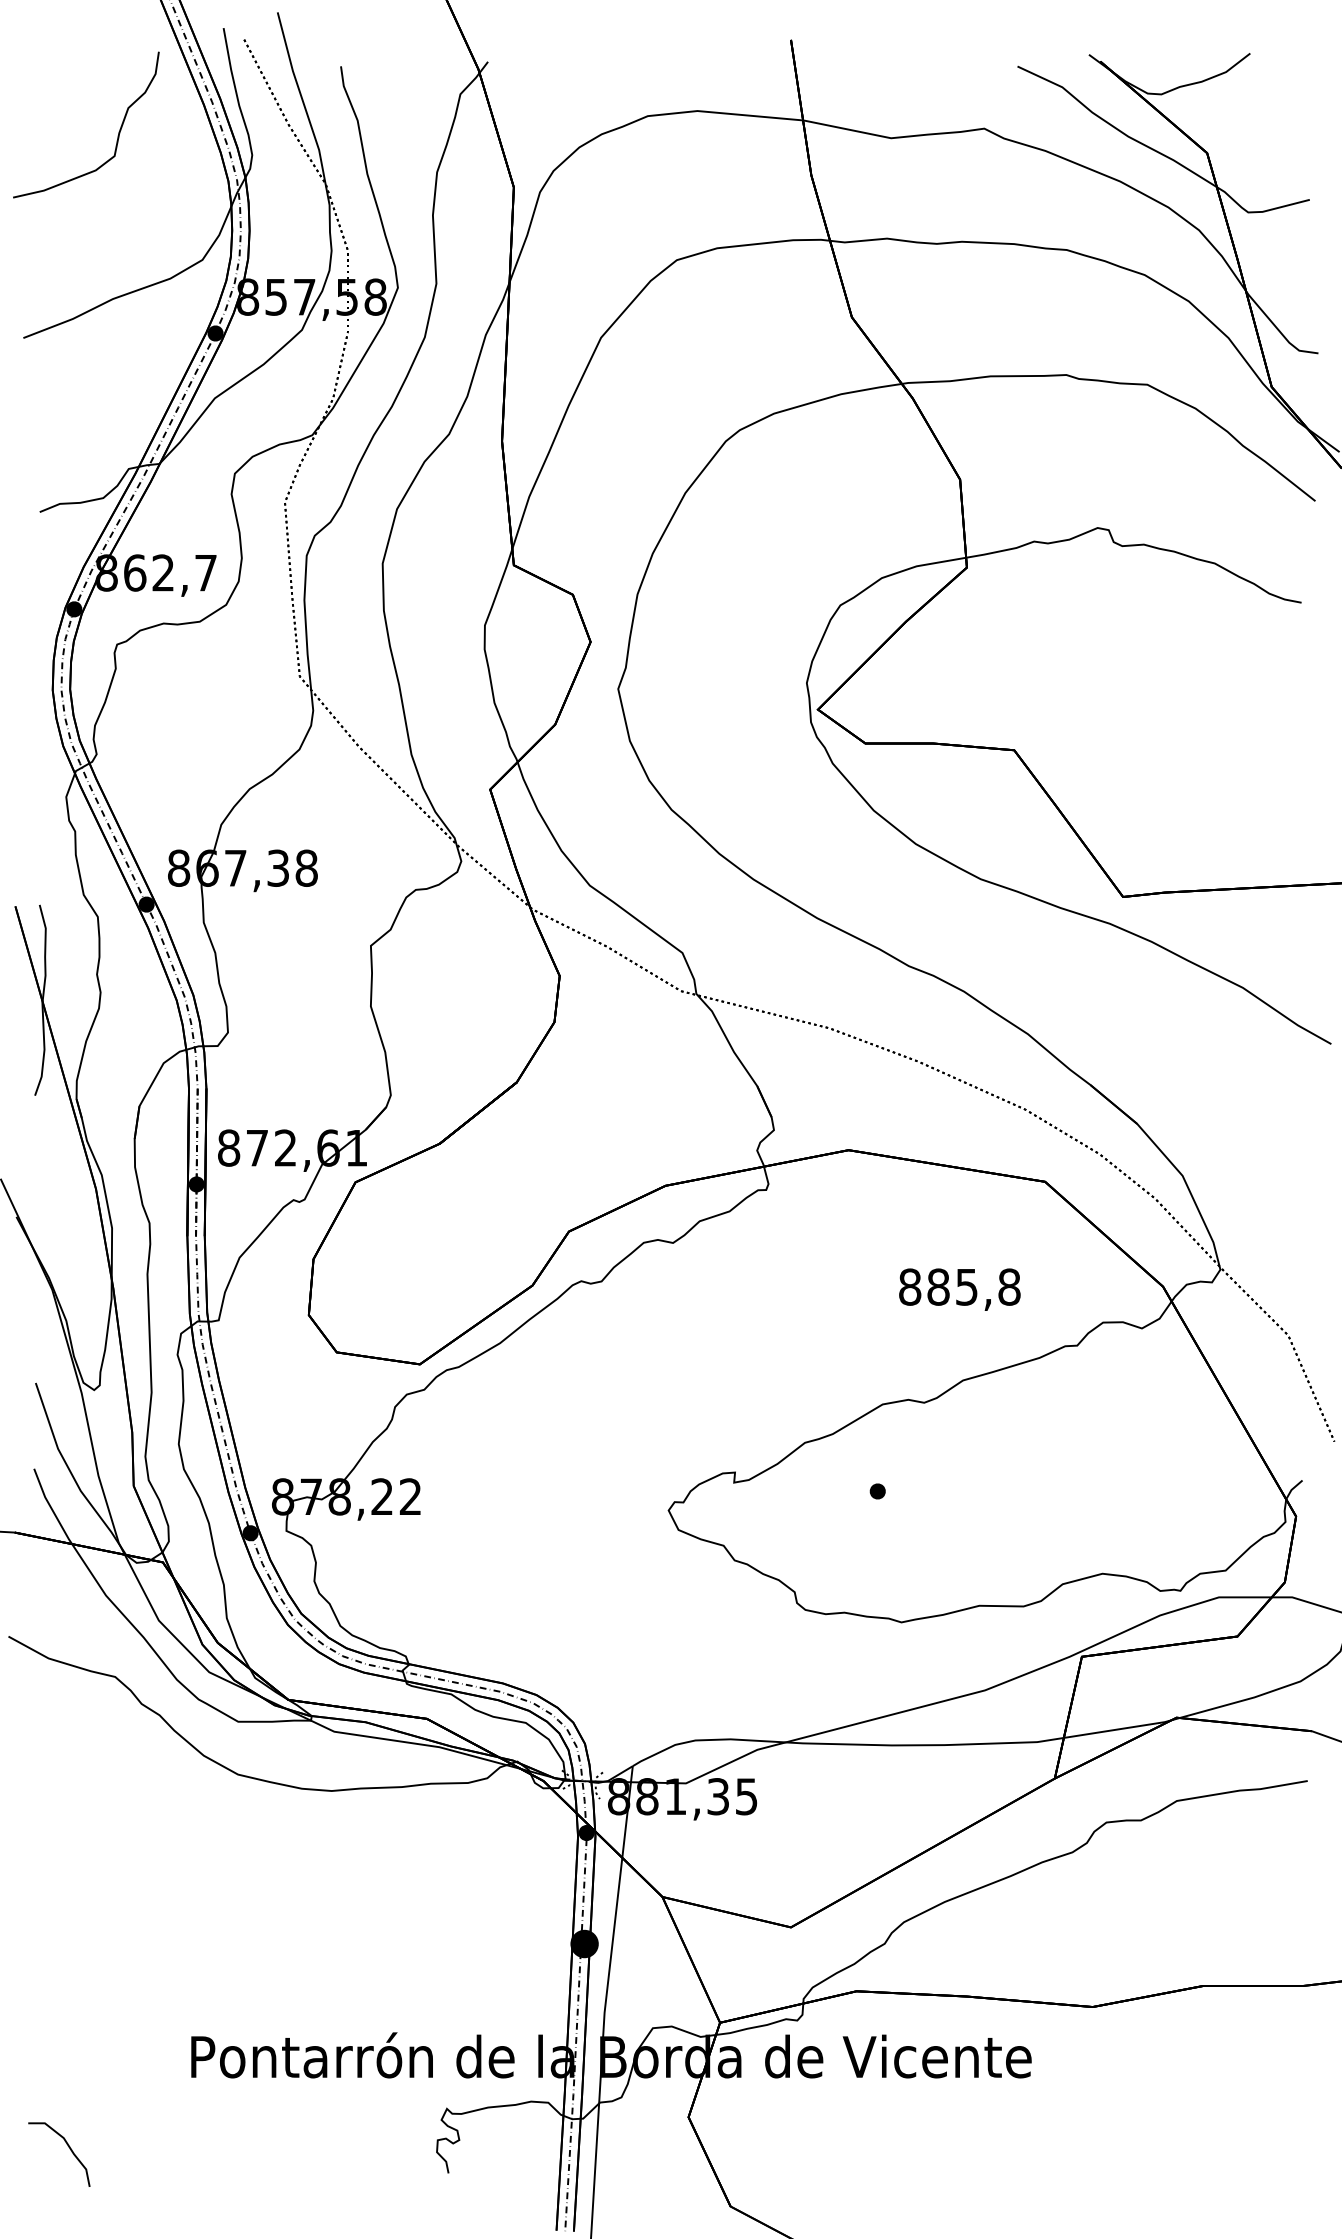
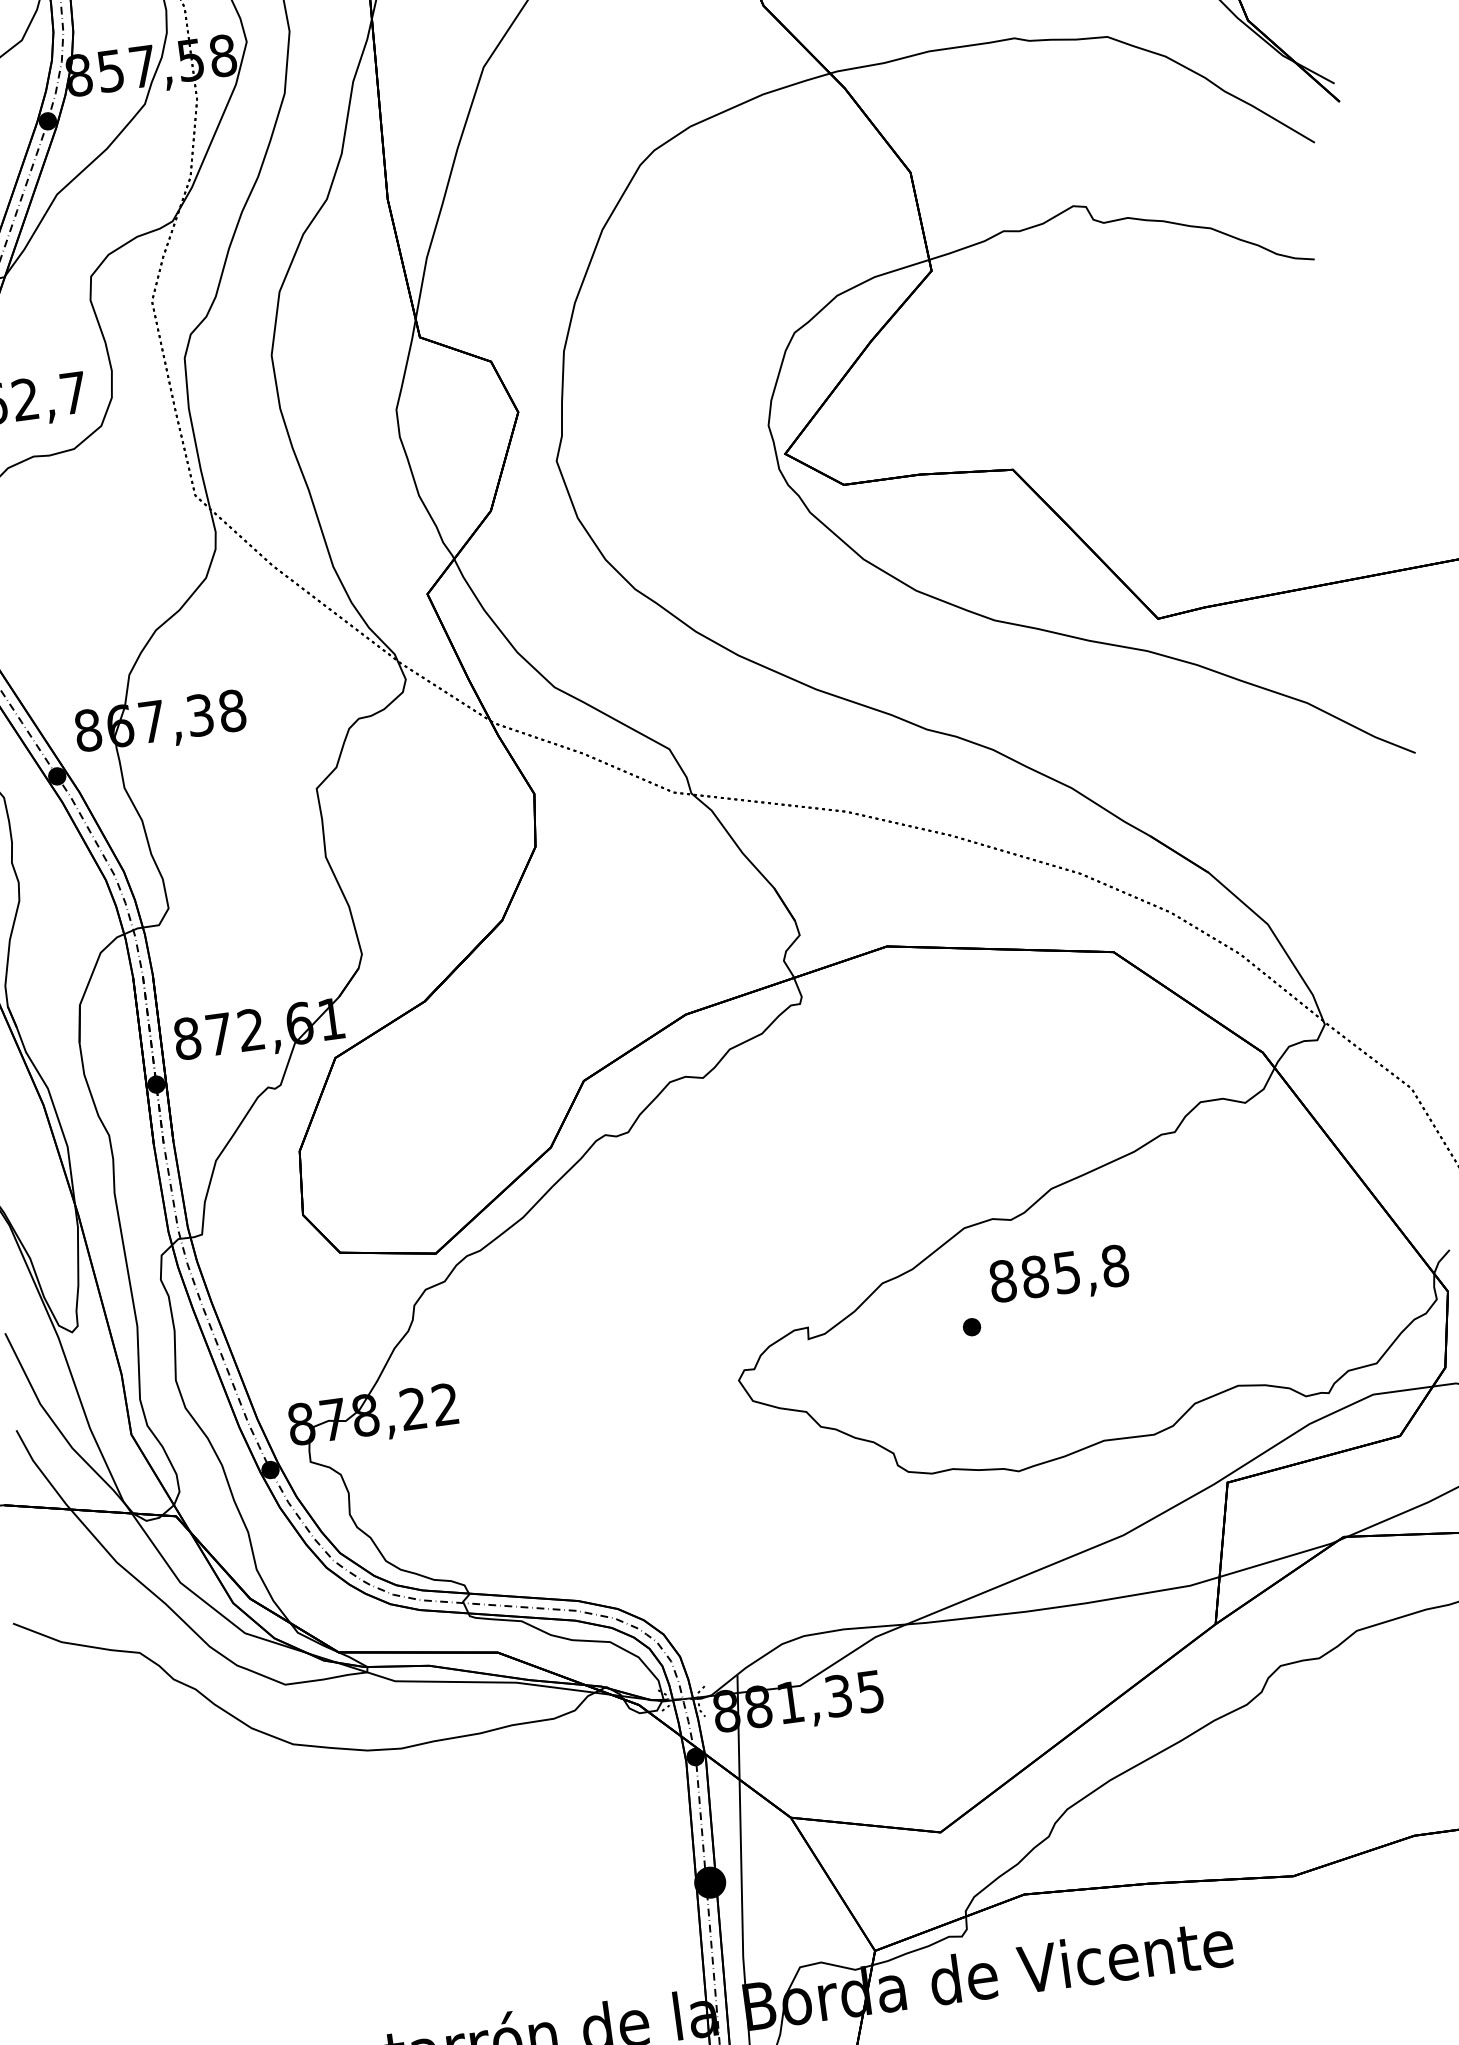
text: (959, 1289) -> (1059, 1276), moved

